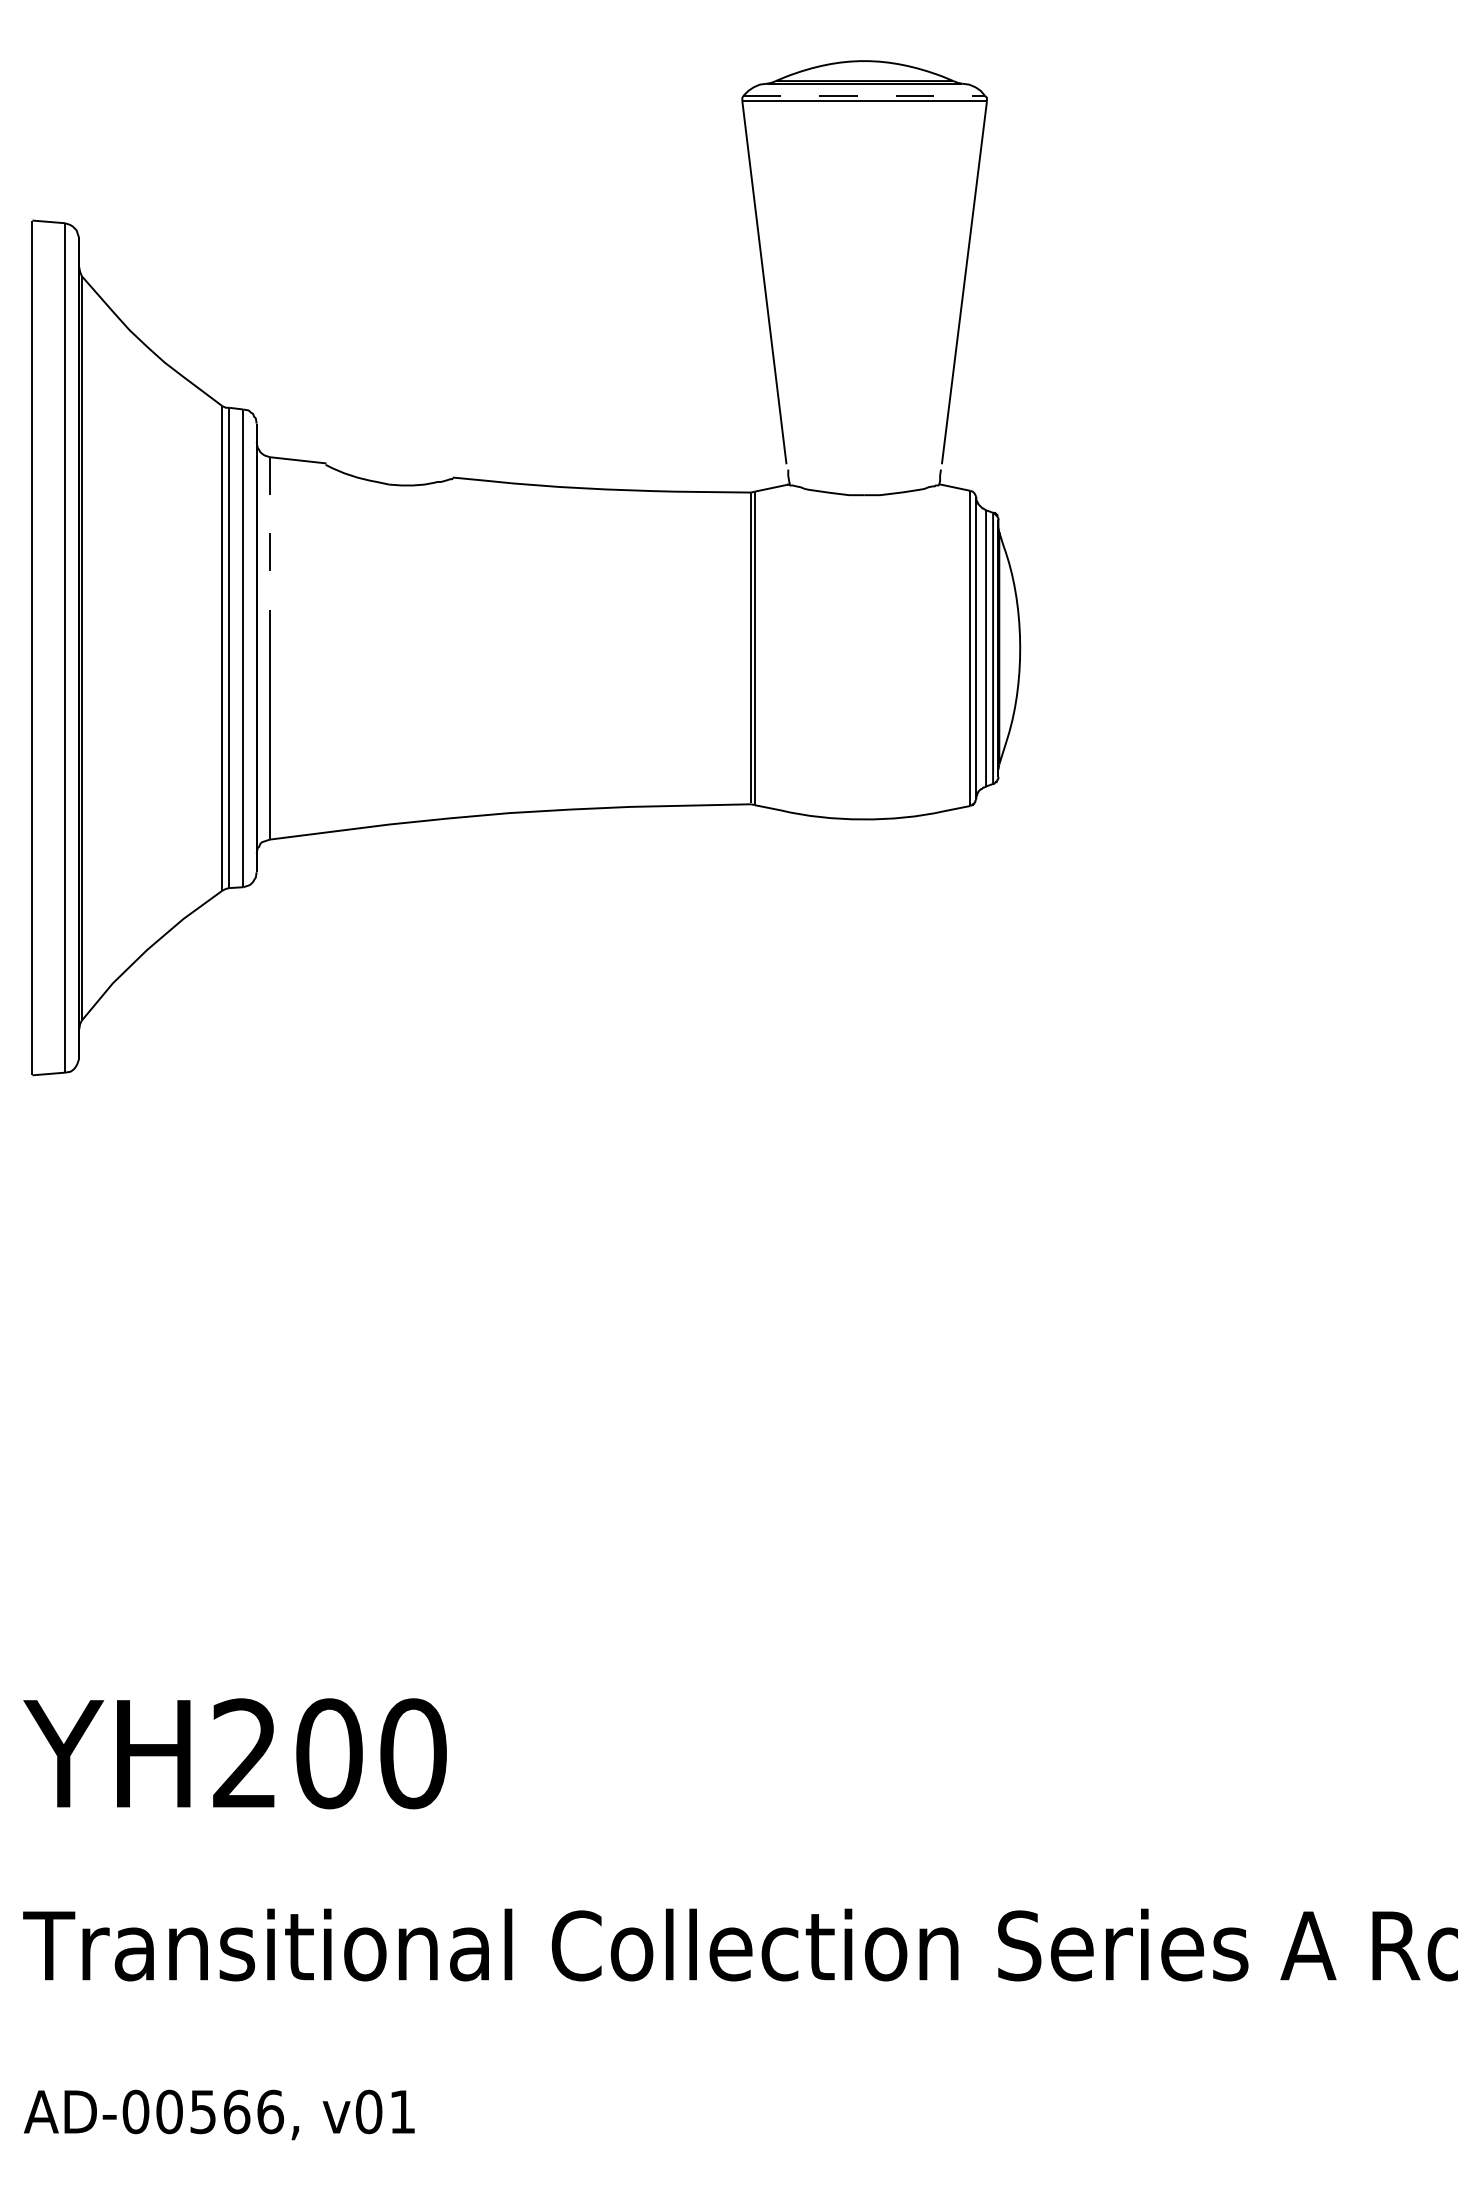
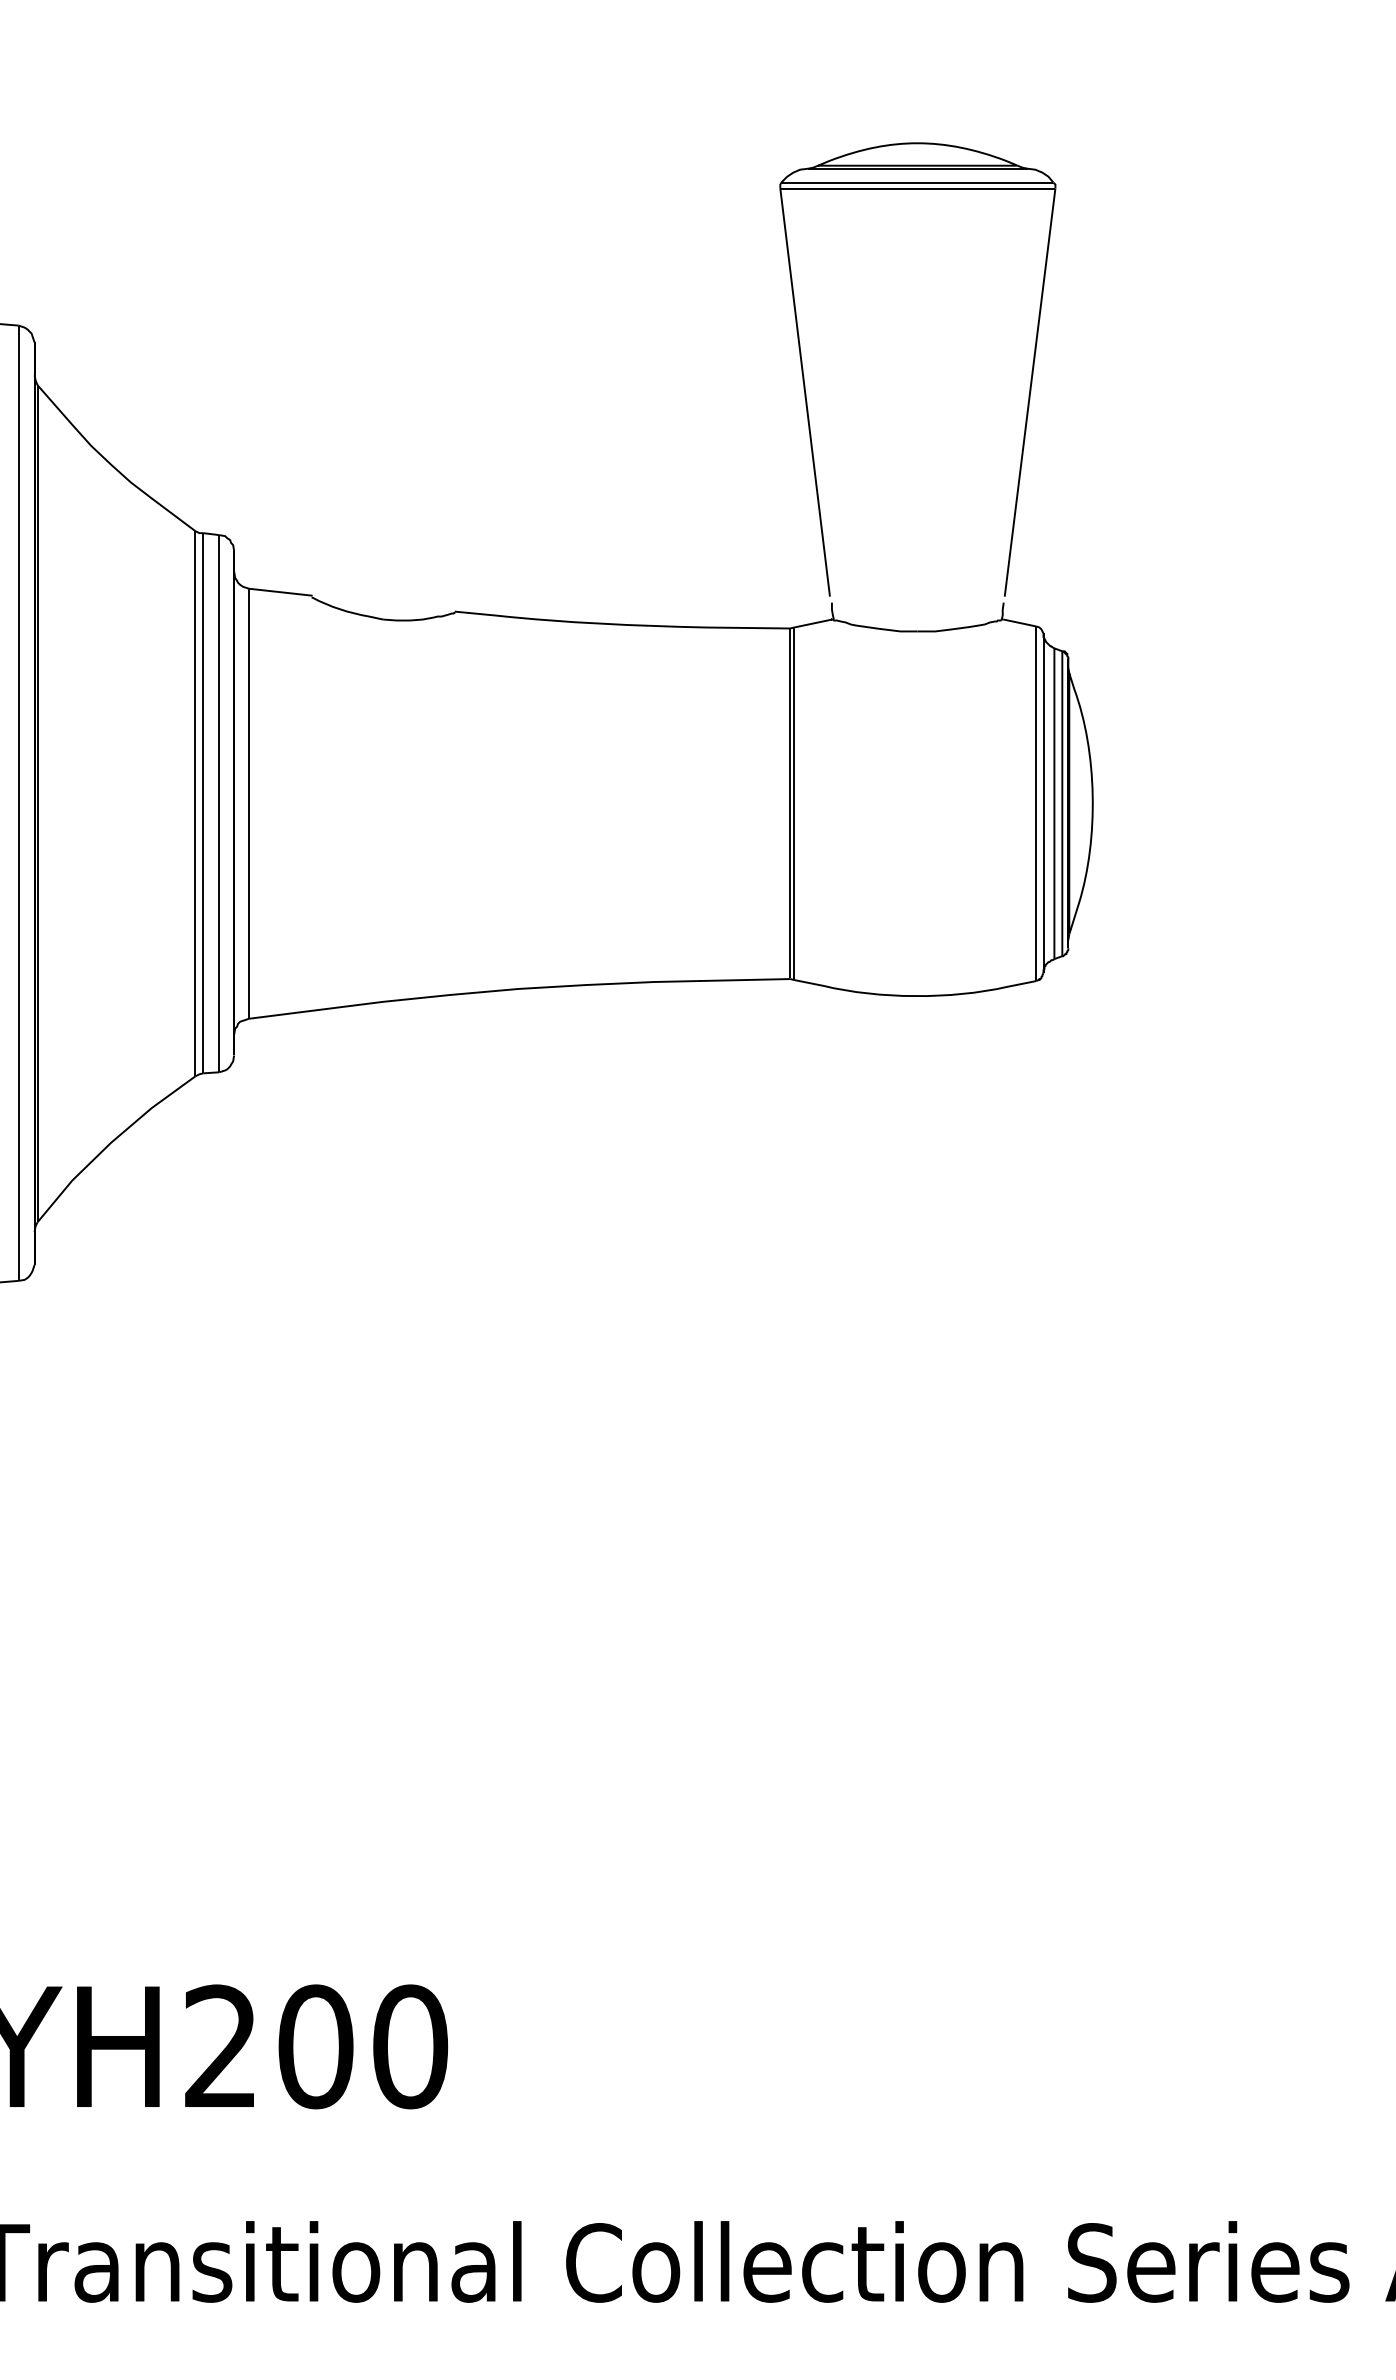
line: (864, 96) -> (917, 183), dashed -> solid
line: (269, 553) -> (248, 697), dashed -> solid

